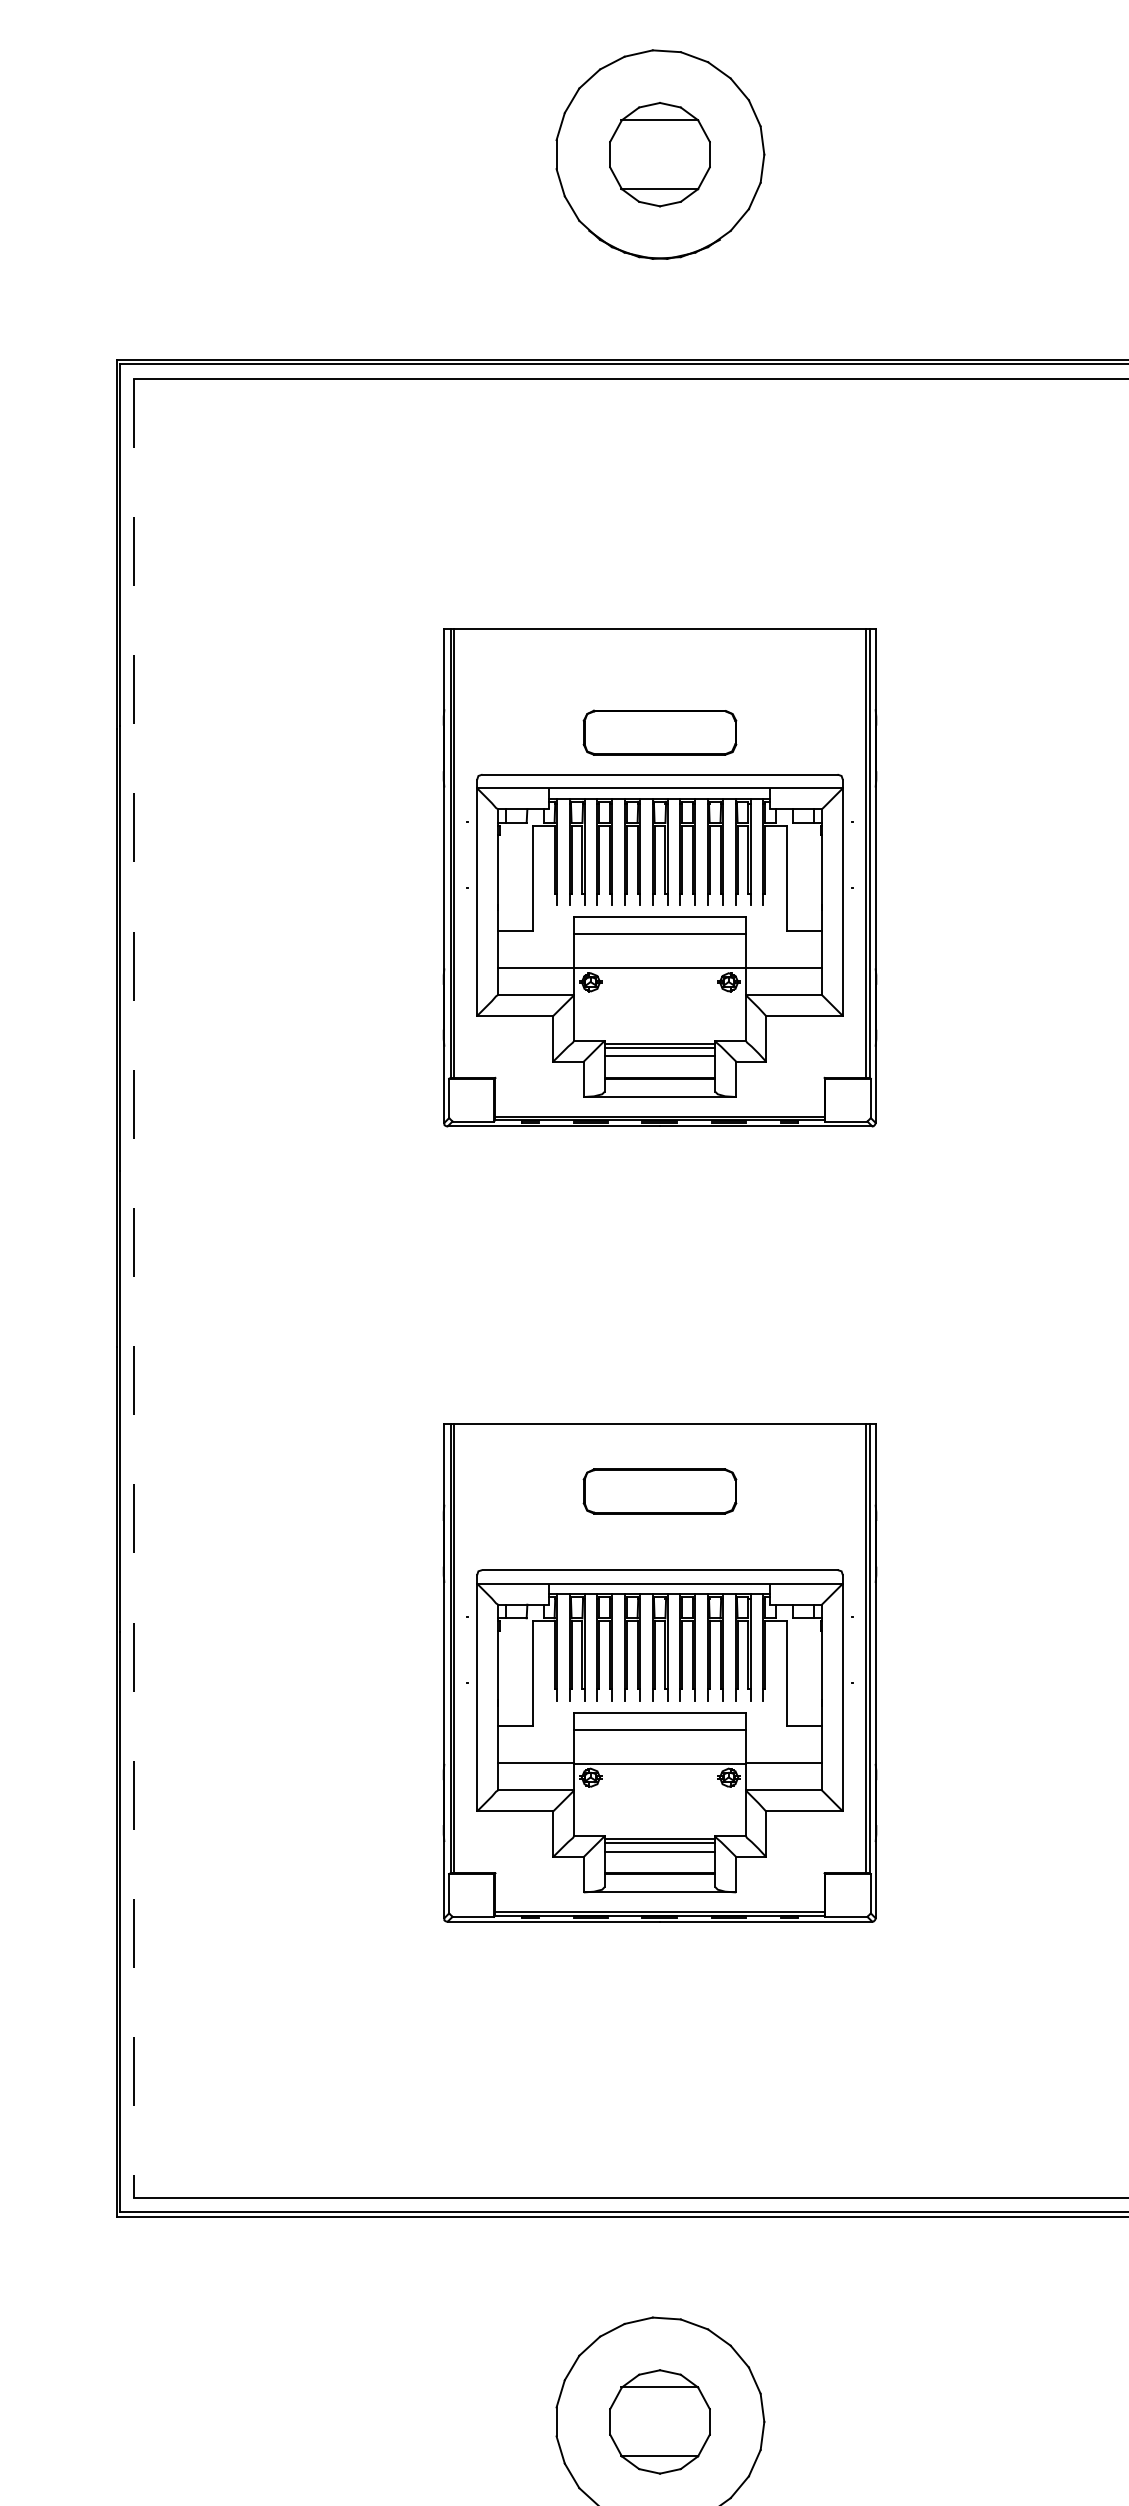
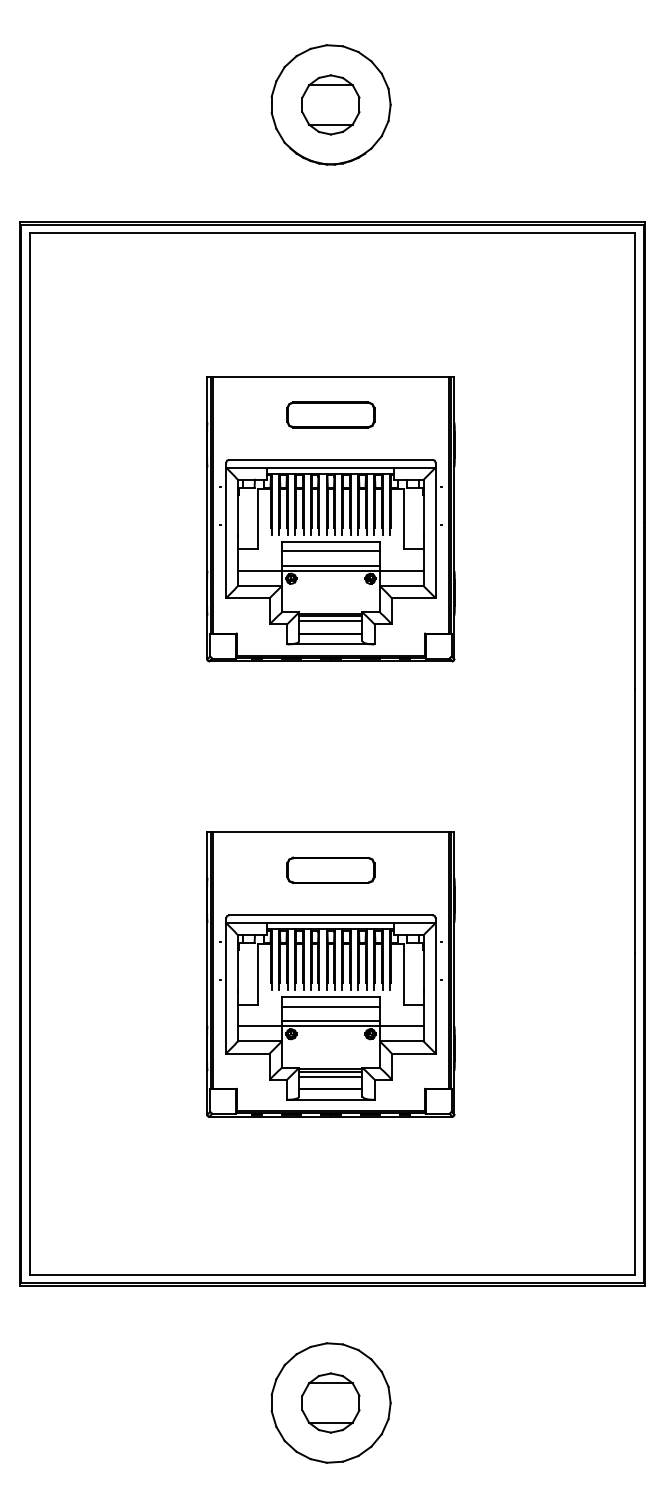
part: (659, 732) -> (330, 414), moved
line: (659, 959) -> (330, 565), added
line: (133, 1289) -> (29, 754), dashed -> solid
line: (659, 1755) -> (330, 1021), added

